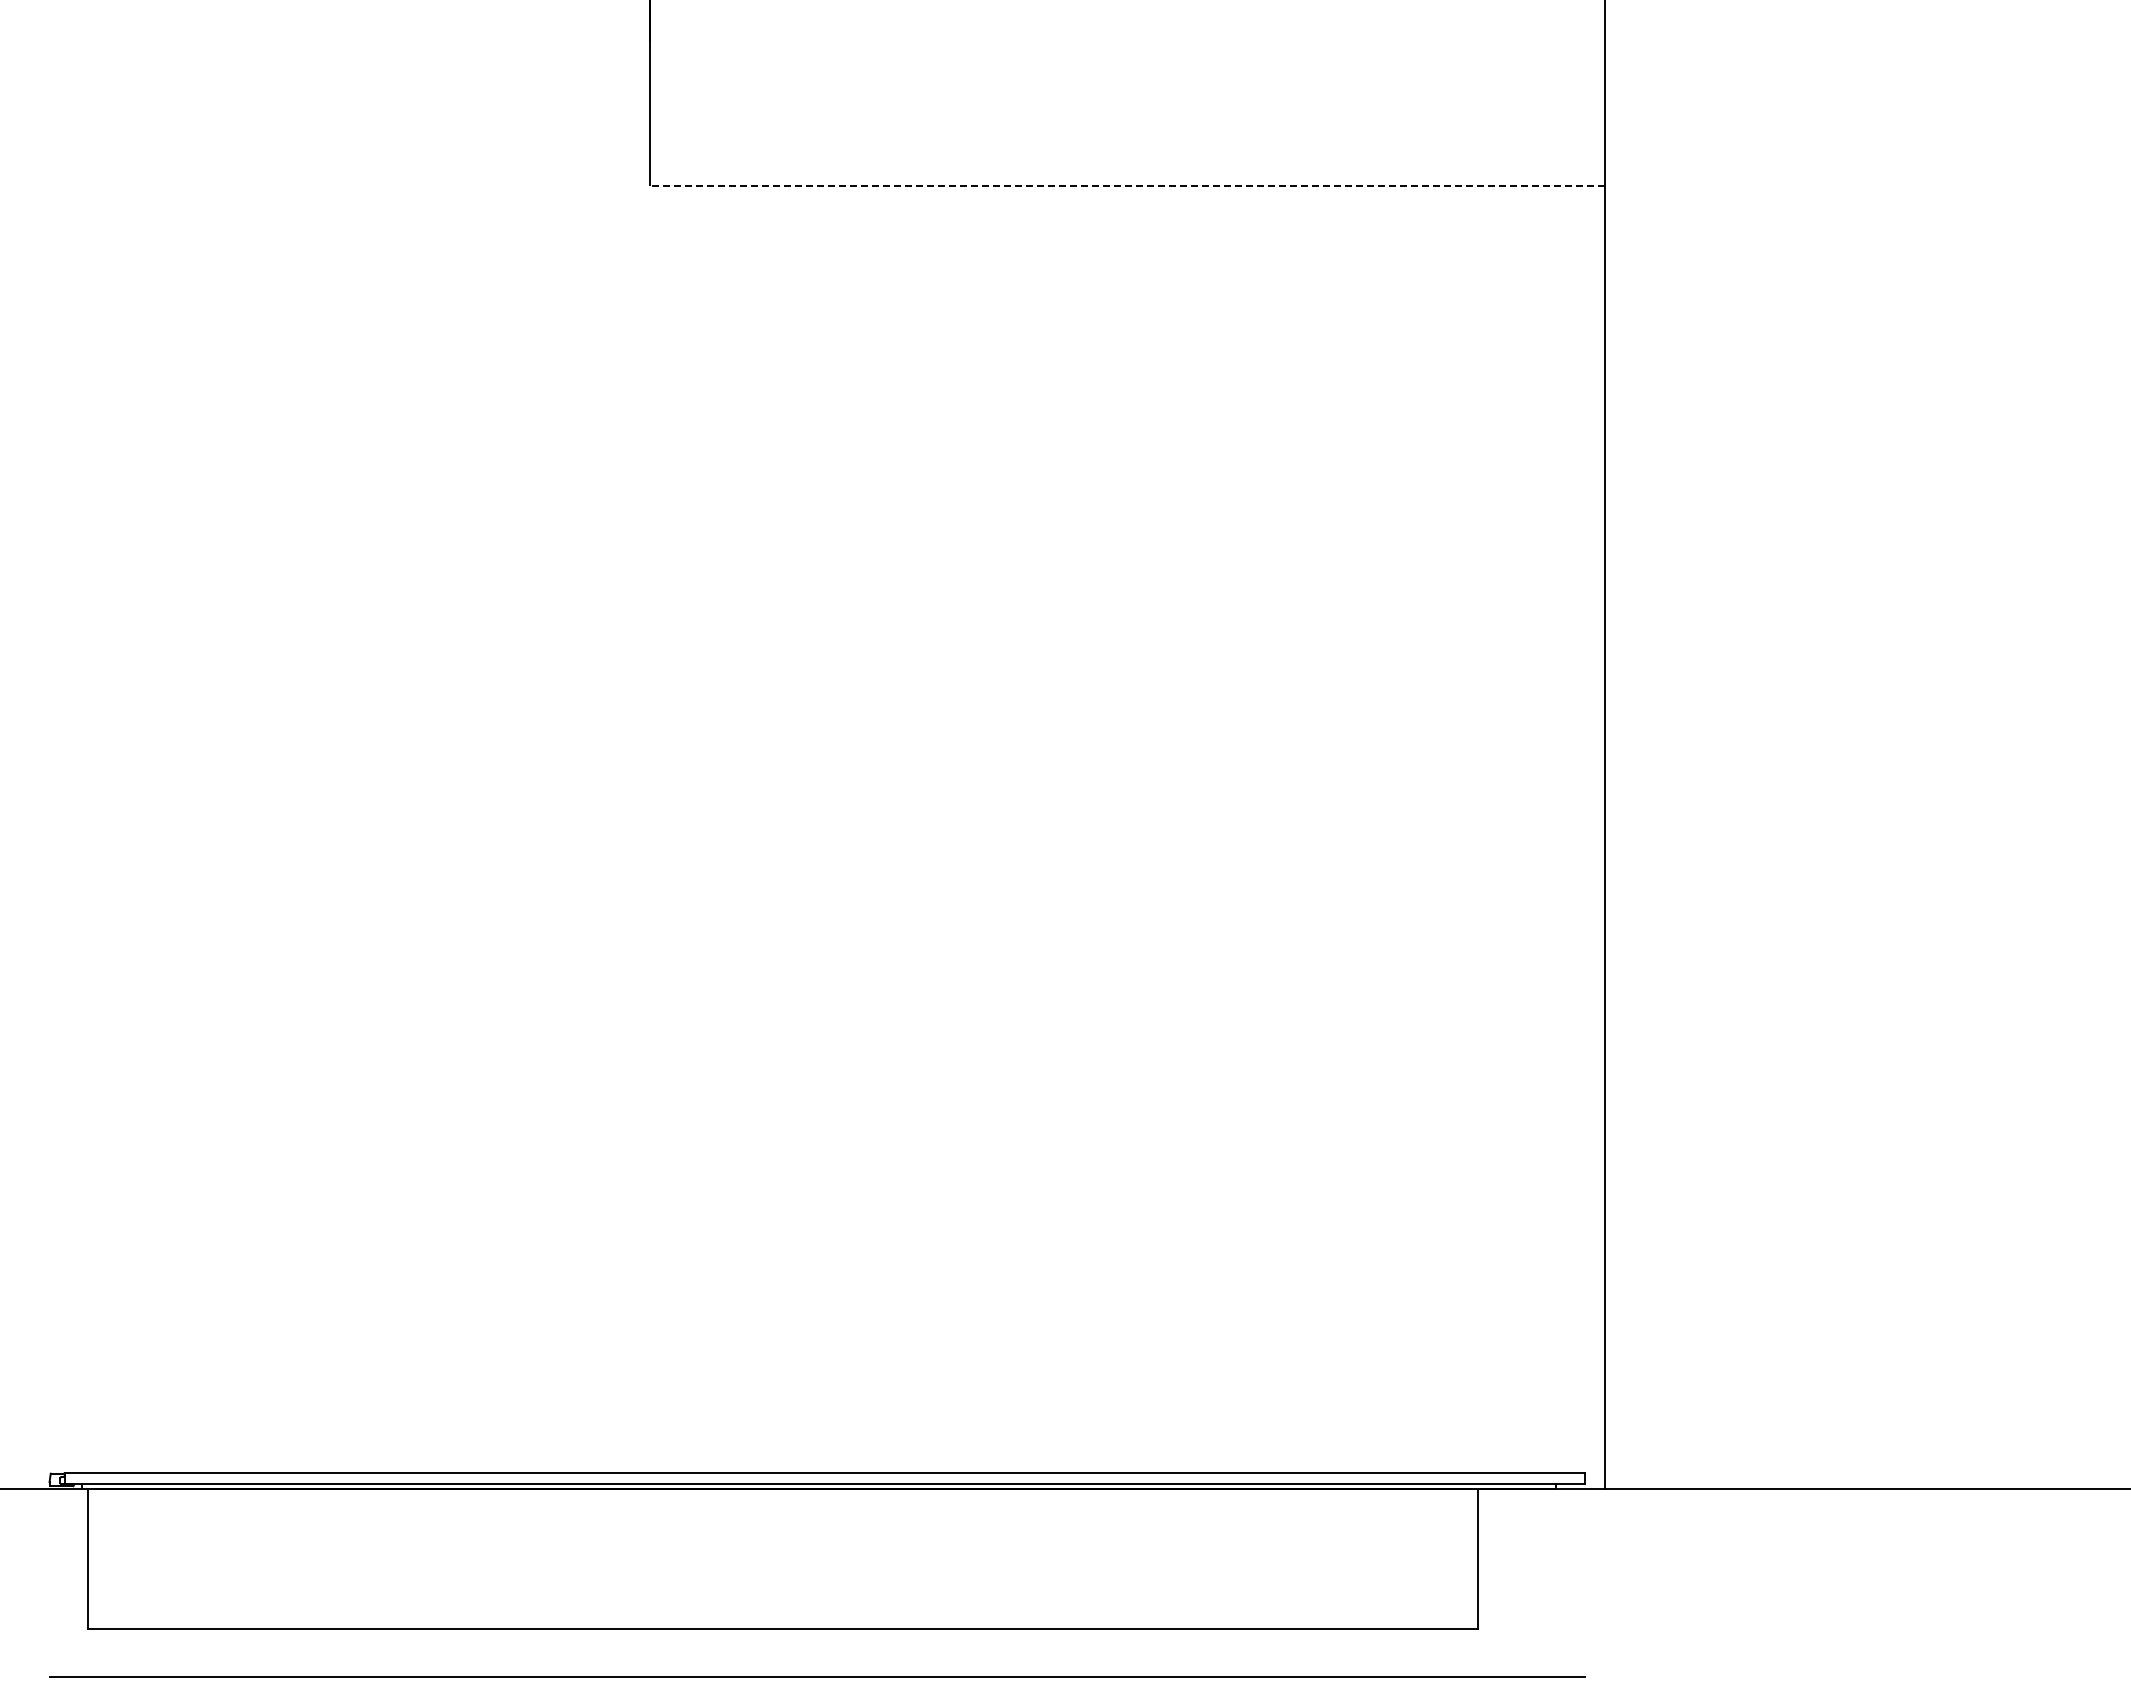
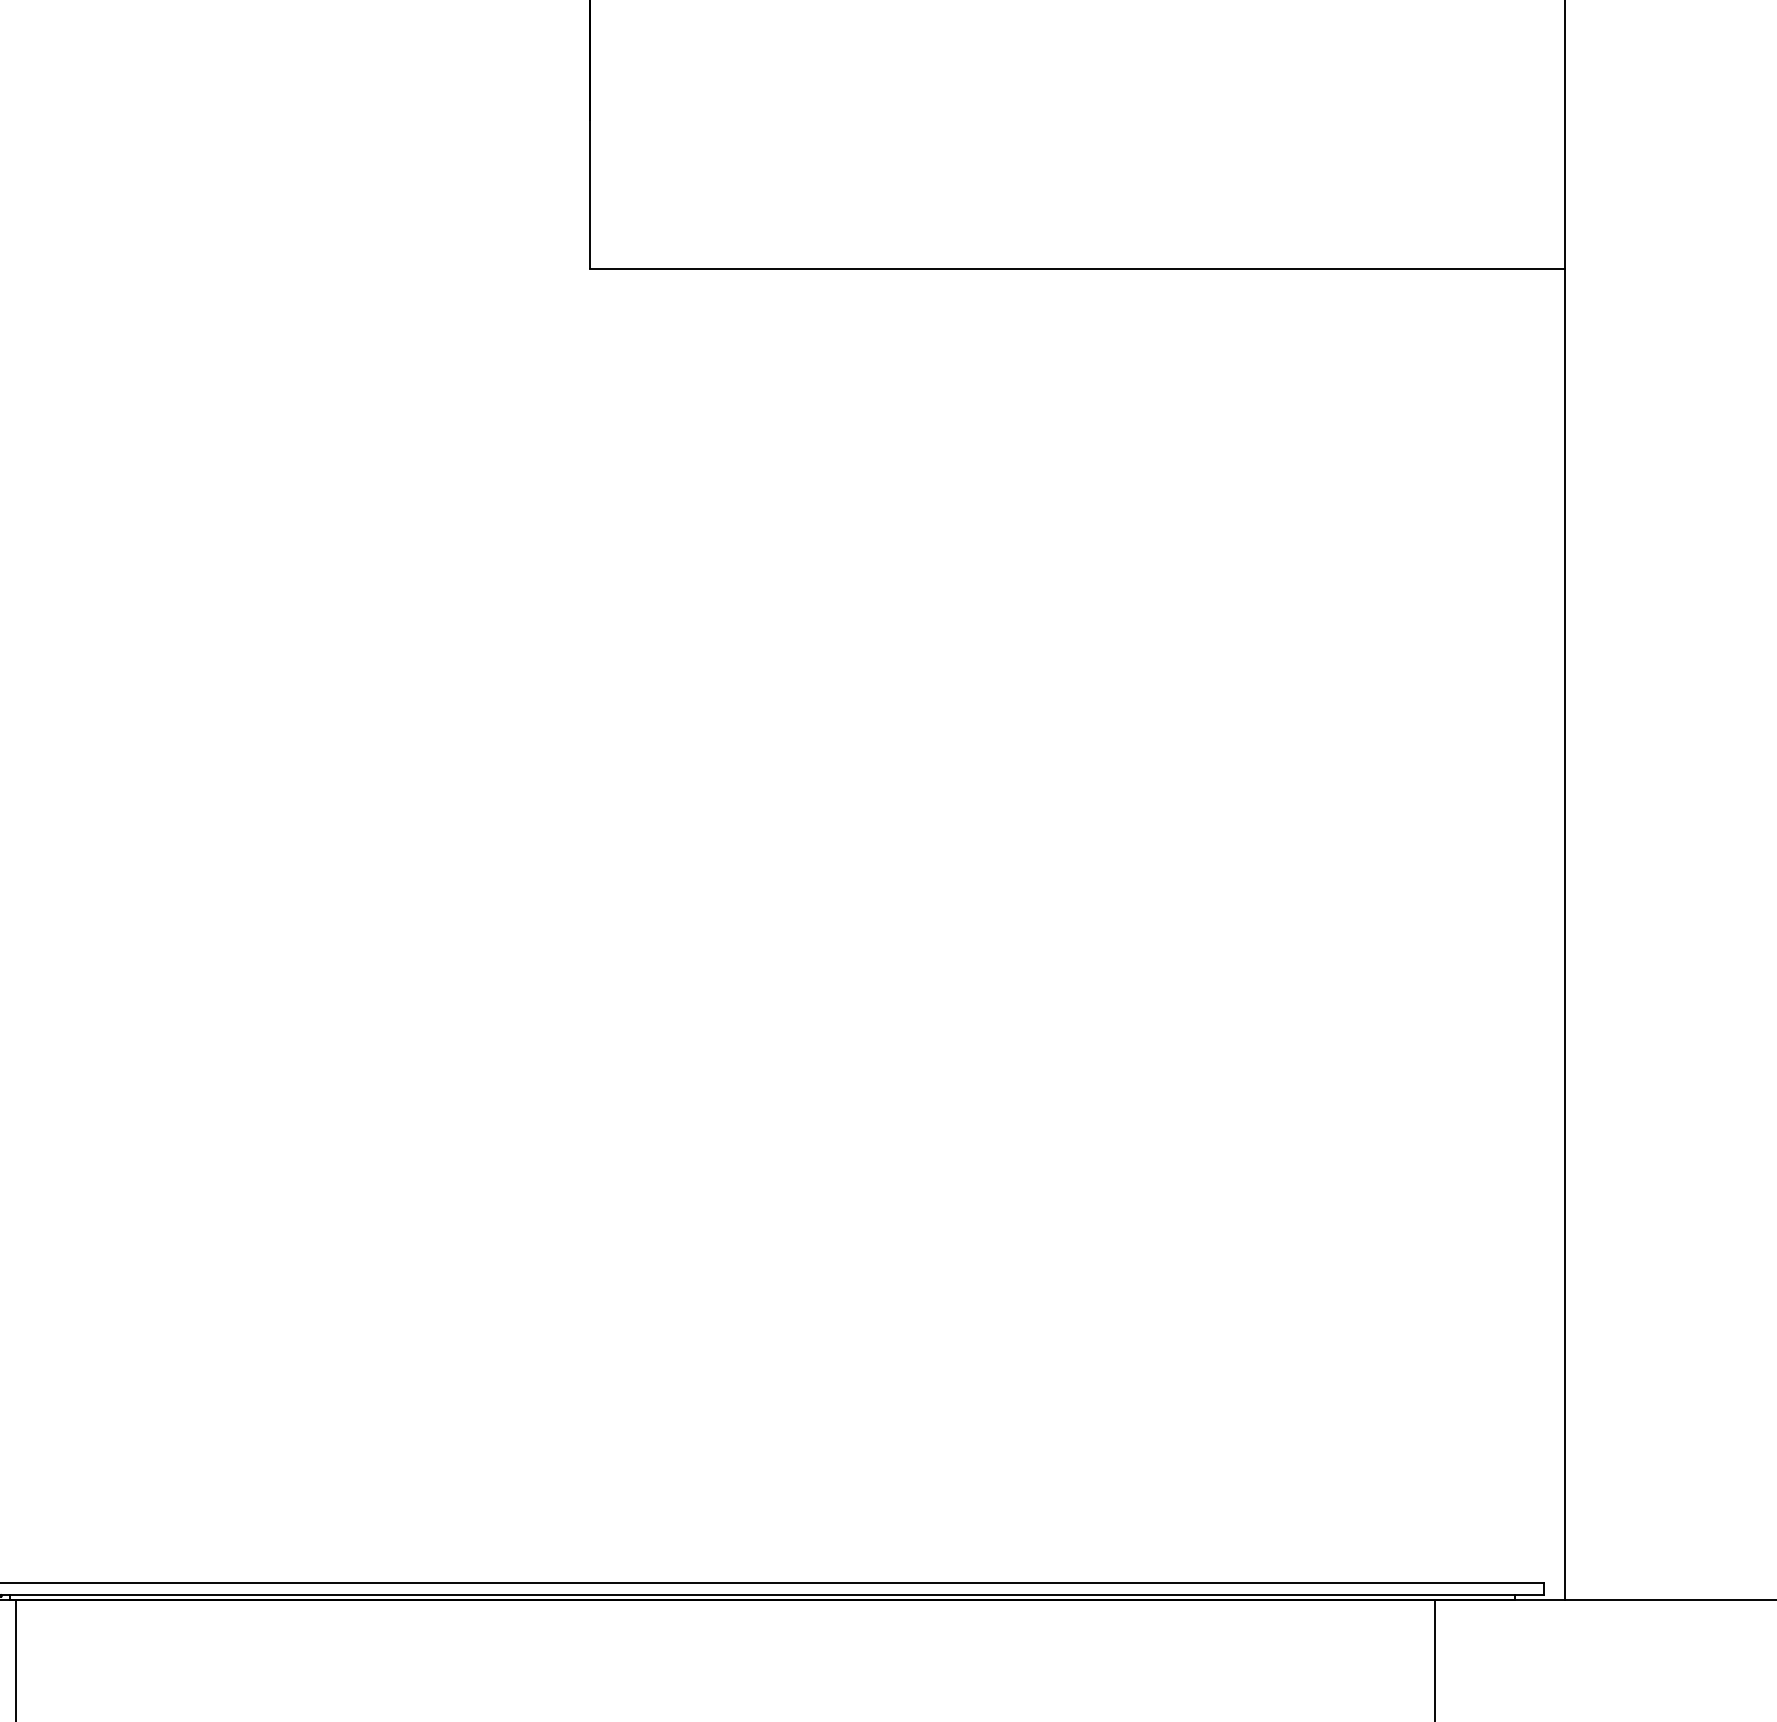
line: (1127, 185) -> (1077, 268), dashed -> solid

